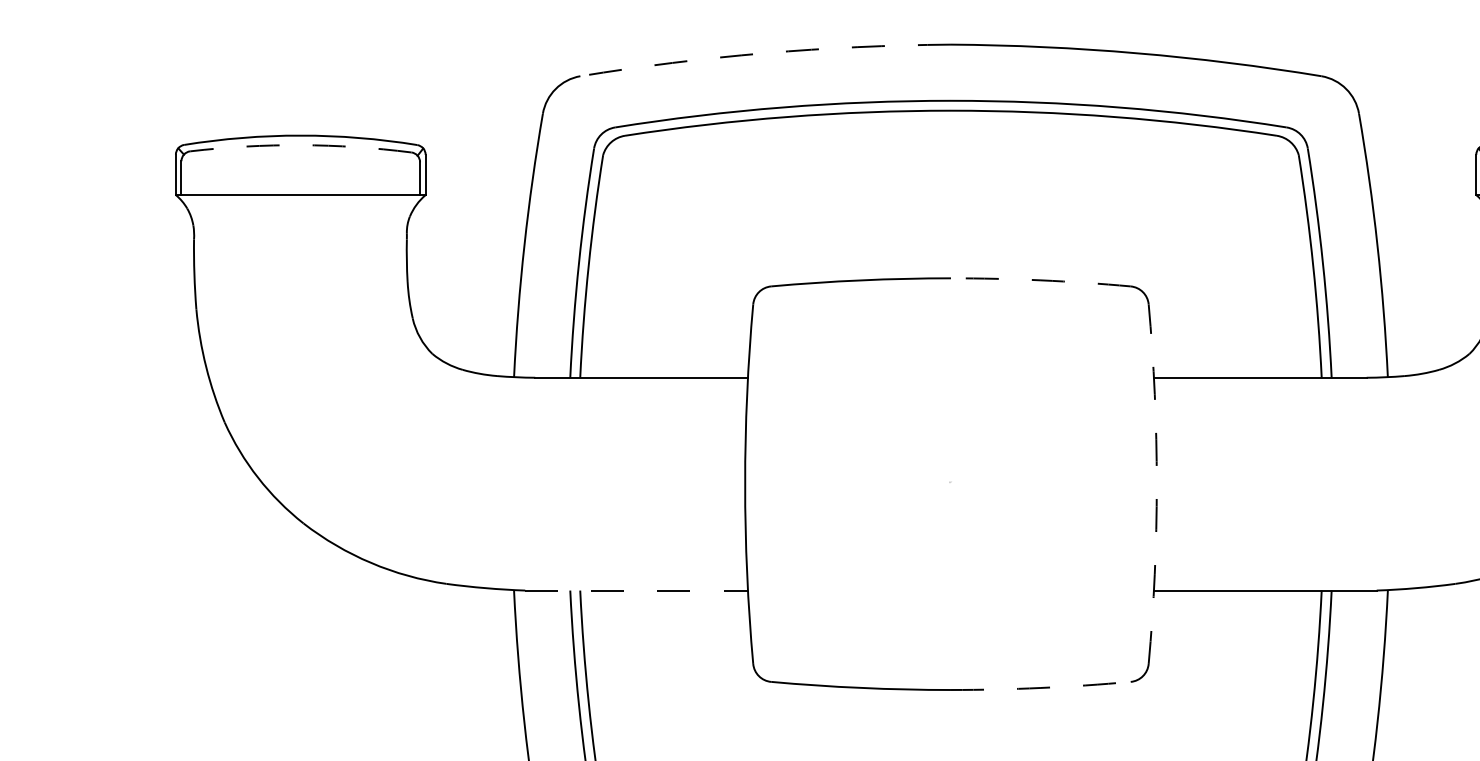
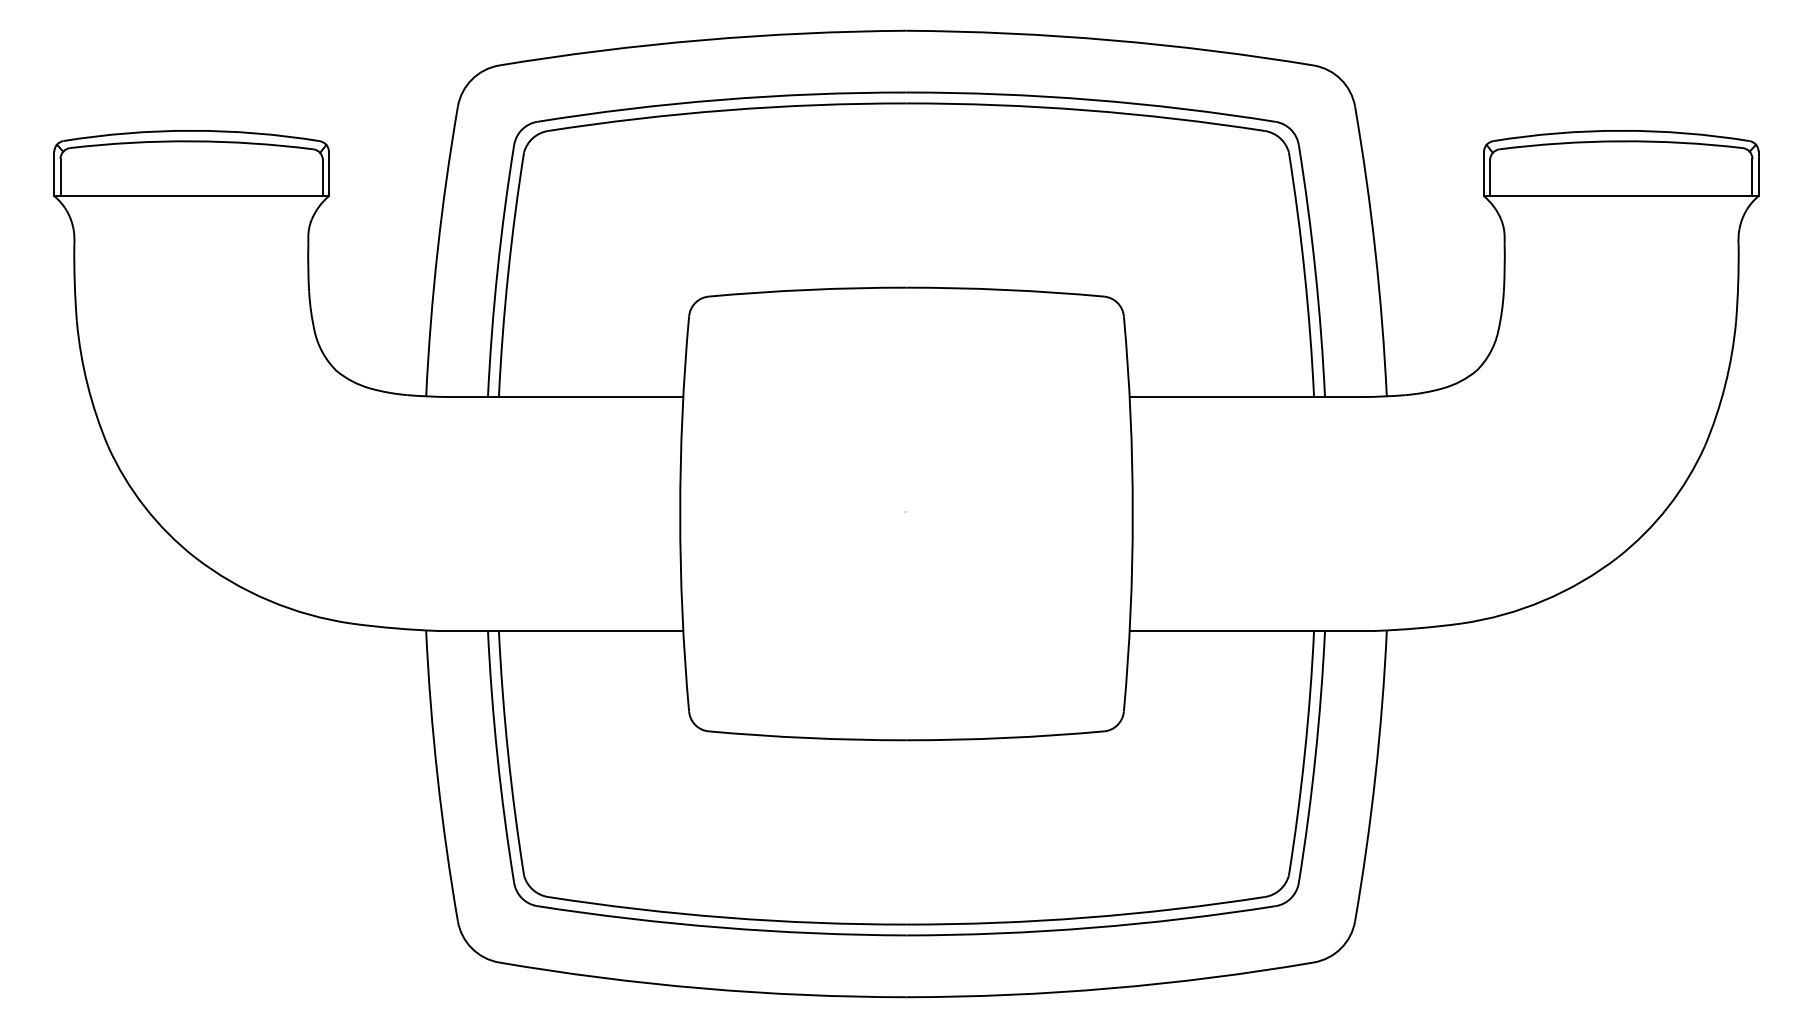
arc: (765, 53) -> (702, 40), dashed -> solid
arc: (300, 145) -> (191, 141), dashed -> solid
arc: (1041, 279) -> (1005, 289), dashed -> solid
arc: (1156, 483) -> (1132, 513), dashed -> solid
line: (637, 590) -> (561, 630), dashed -> solid
arc: (1041, 688) -> (1005, 738), dashed -> solid

